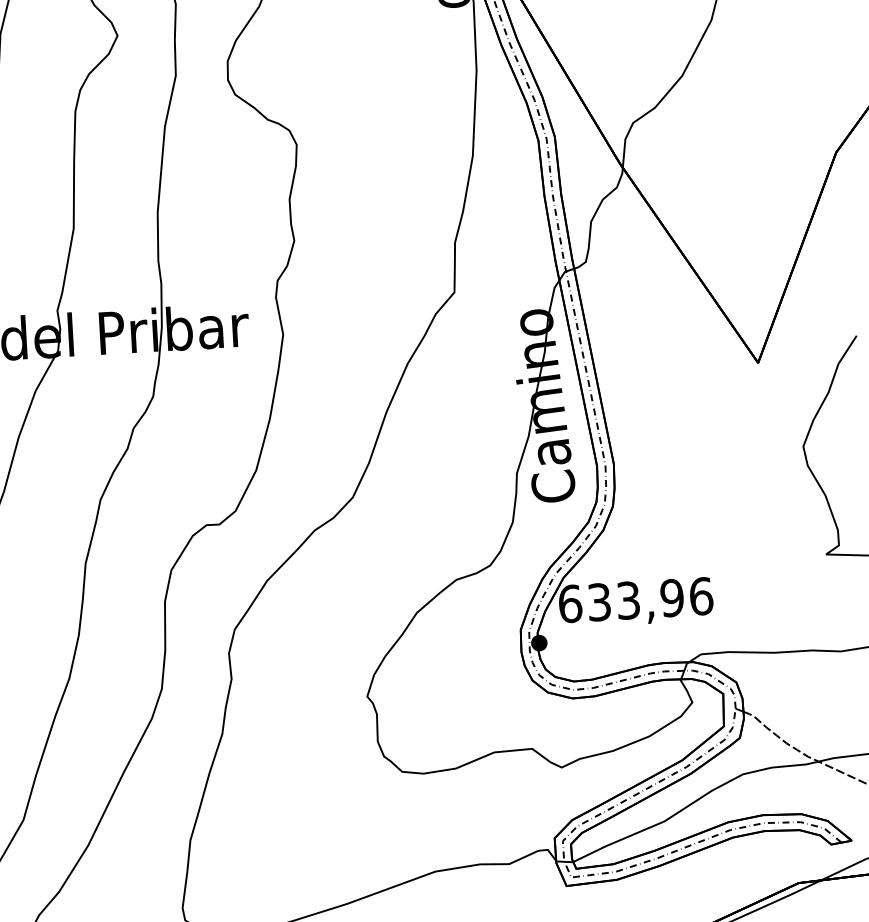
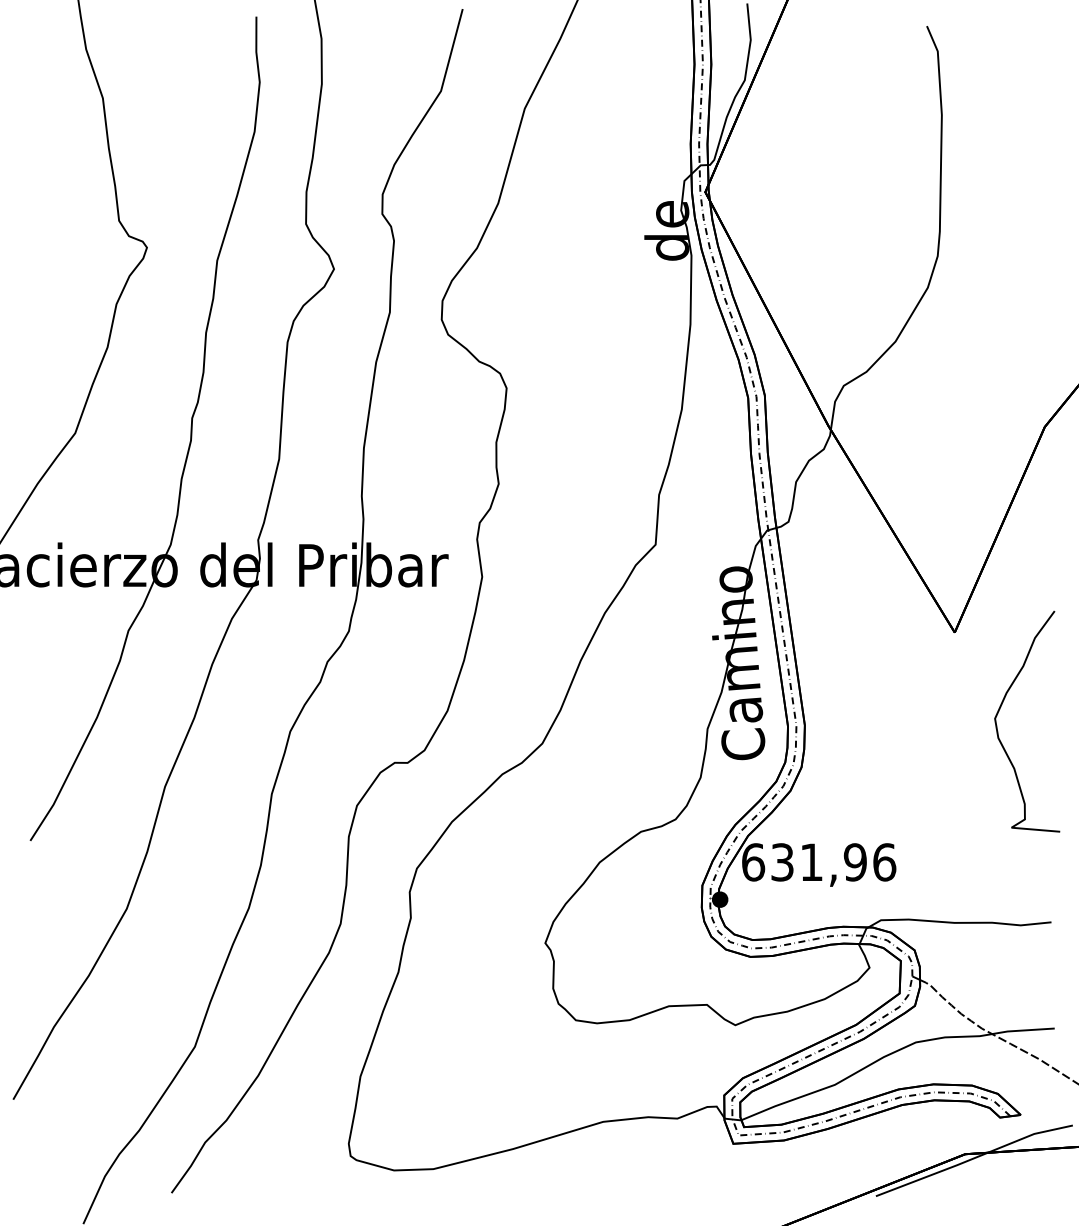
text: (628, 600) -> (811, 862), 633,96 -> 631,96

